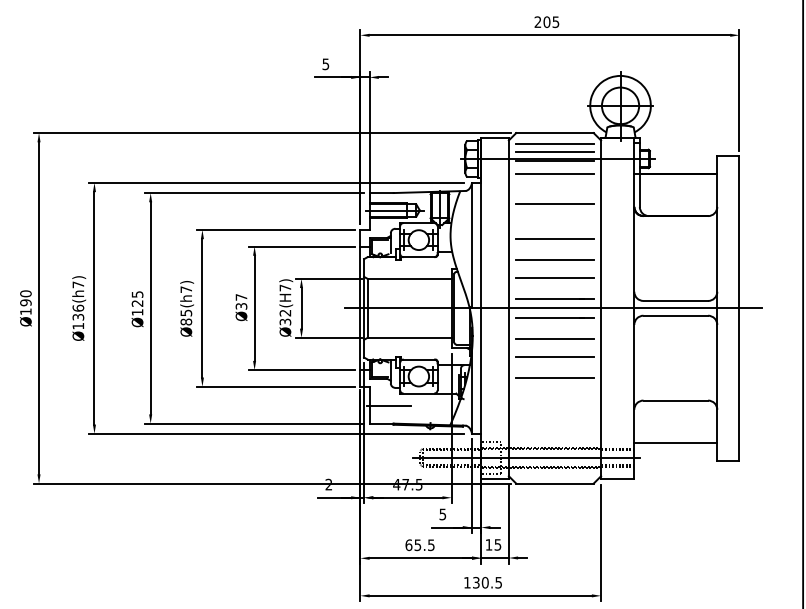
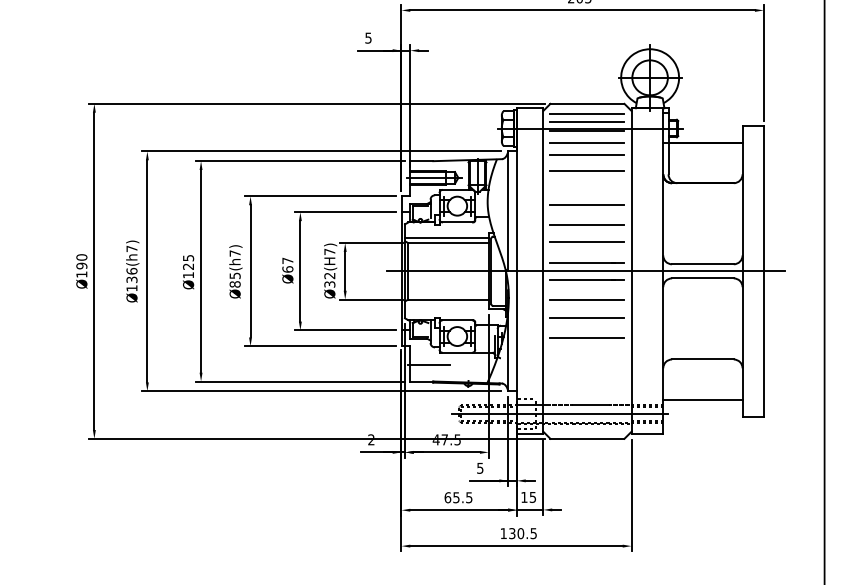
line: (555, 187) -> (587, 155), added
line: (407, 272) -> (446, 237), added
text: (241, 306) -> (287, 269), 37 -> 67

